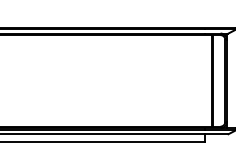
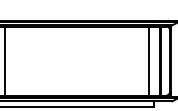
line: (7, 80) -> (5, 60), added
line: (198, 80) -> (149, 60), added

